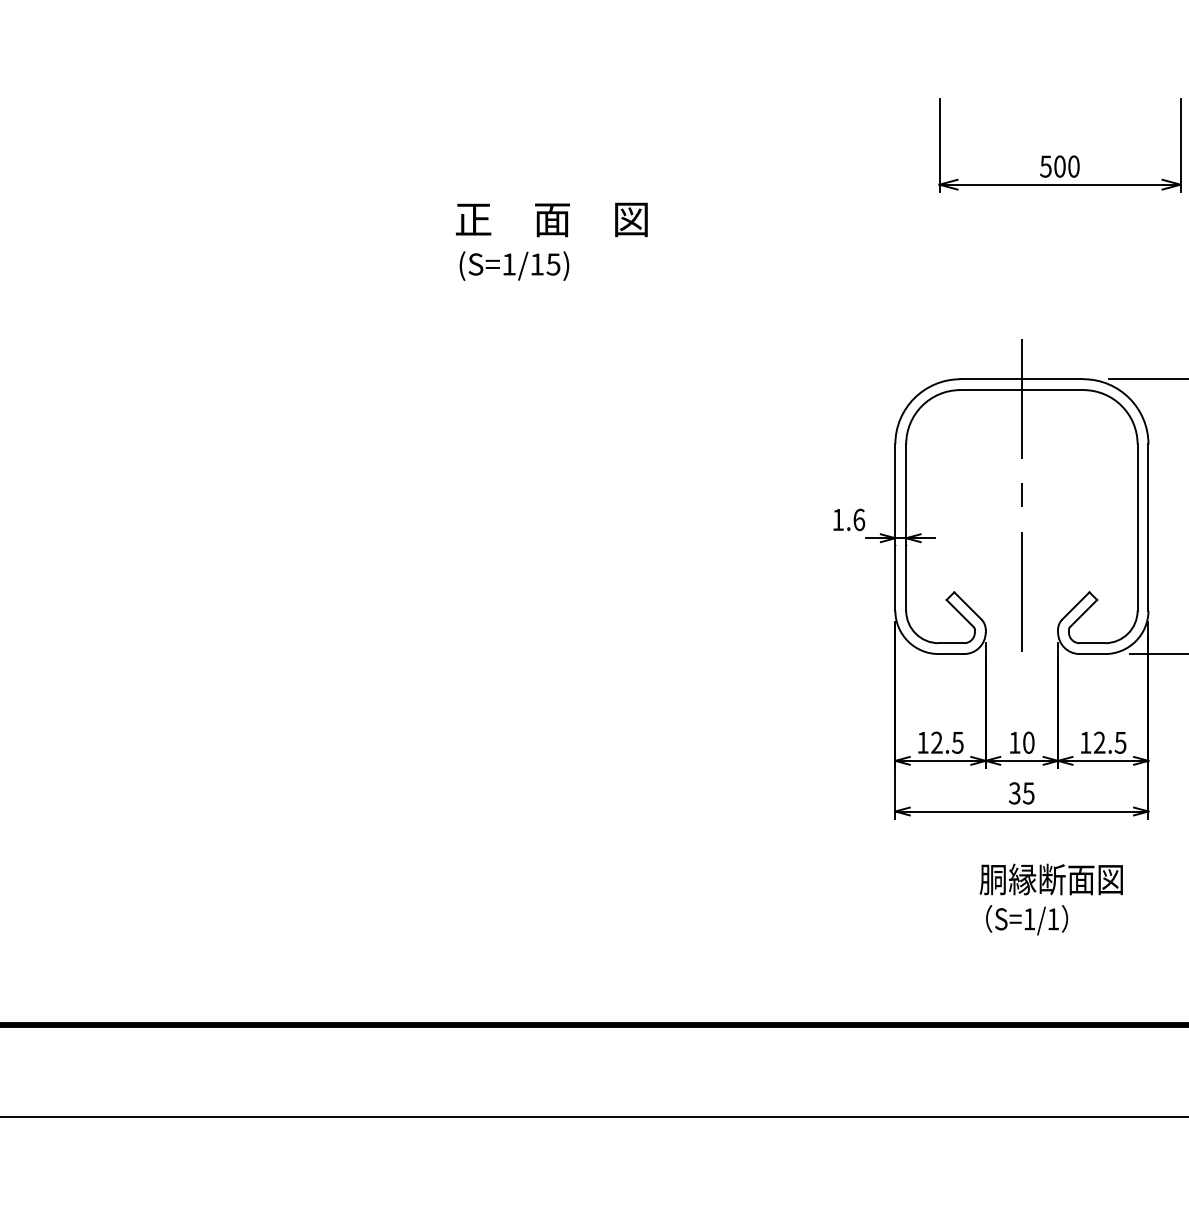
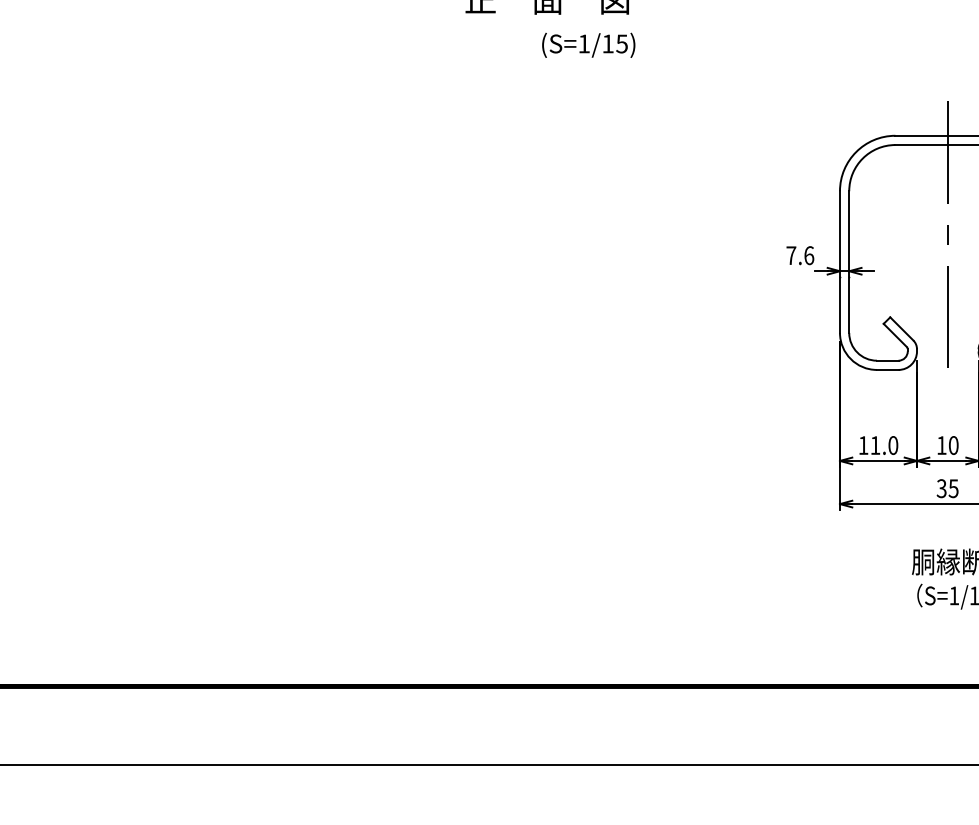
text: (514, 265) -> (588, 44), moved
text: (838, 519) -> (791, 255), 1.6 -> 7.6
text: (947, 742) -> (884, 445), 12.5 -> 11.0

